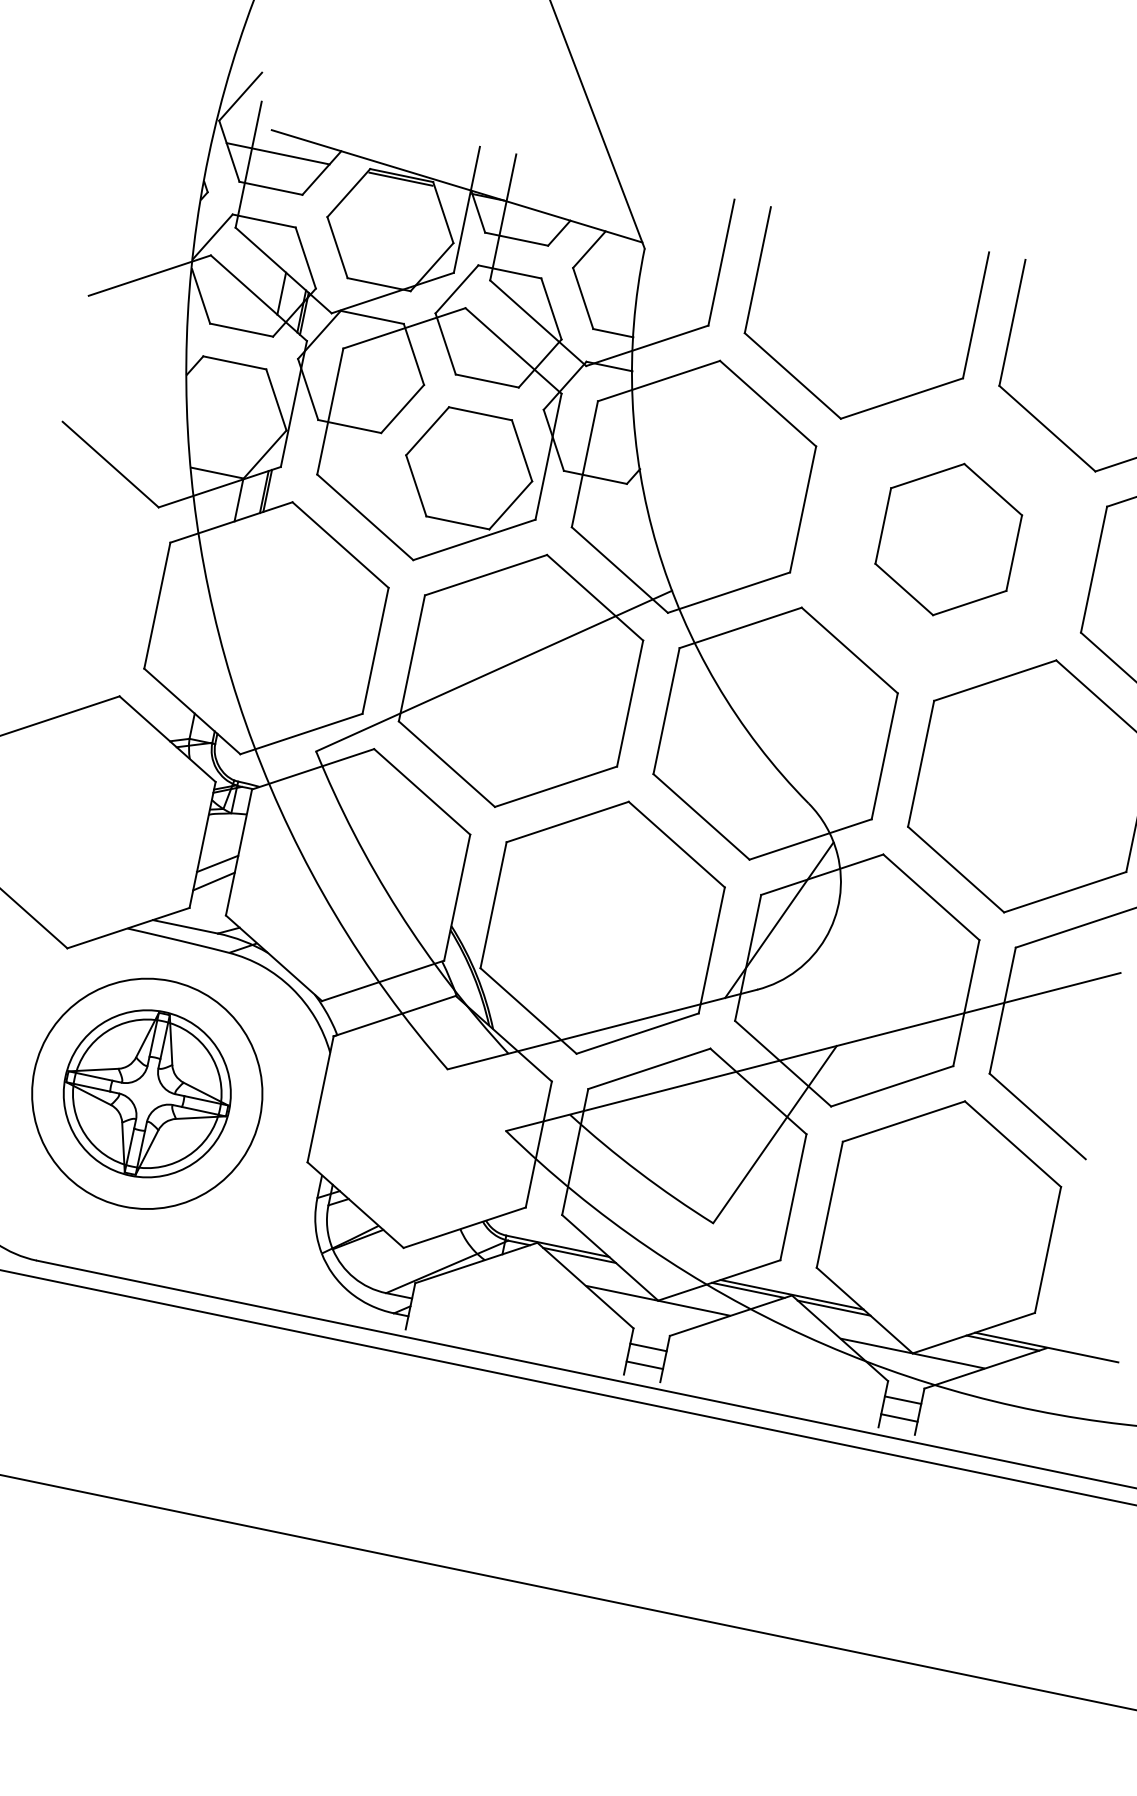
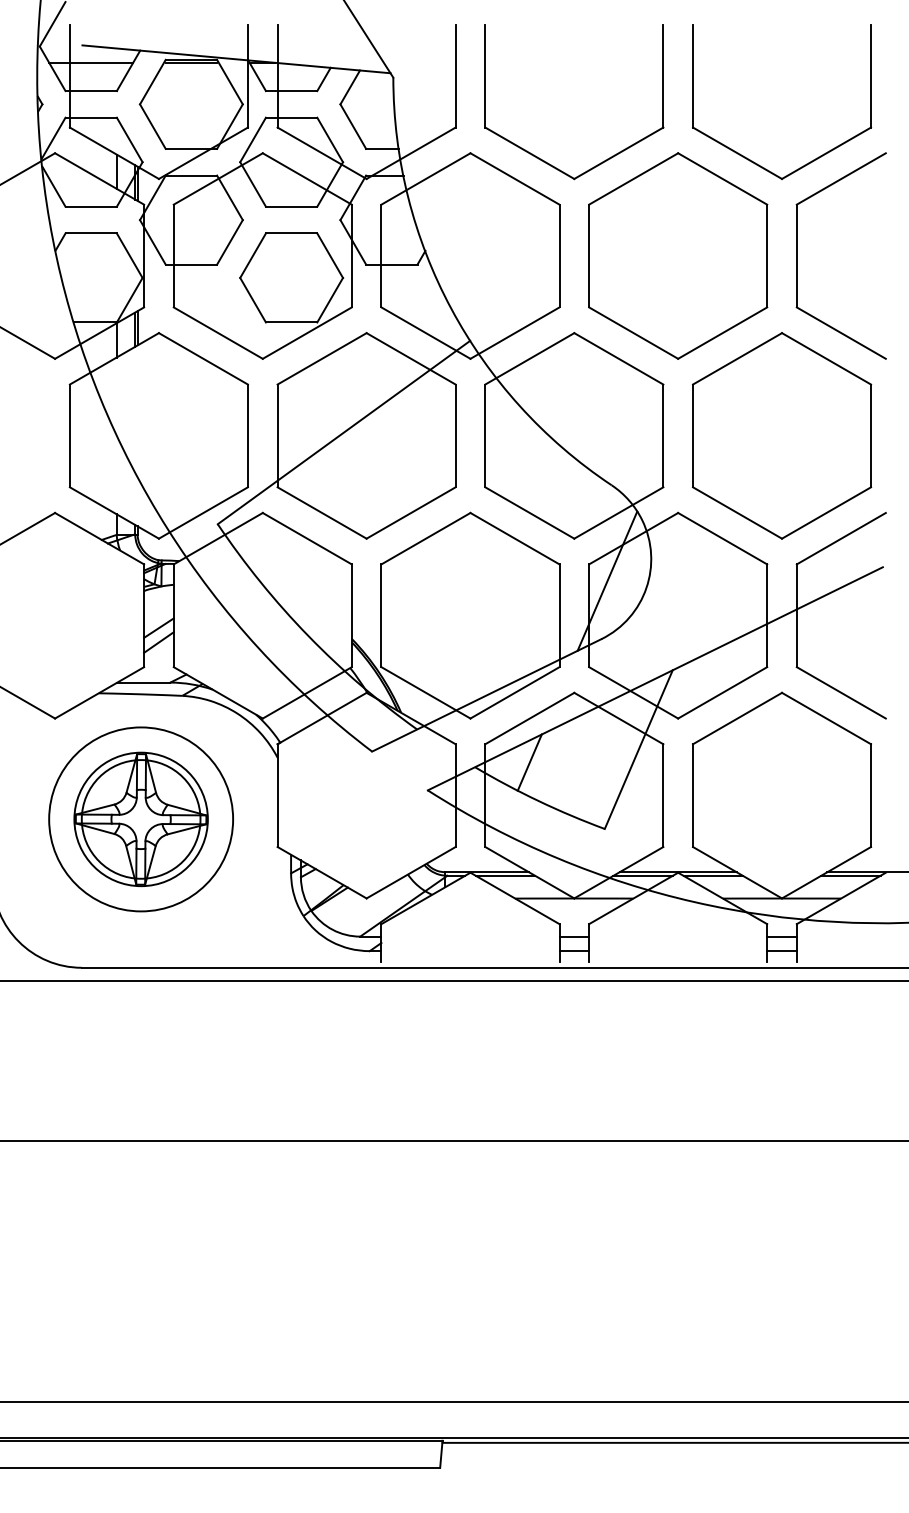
part: (949, 538) -> (678, 255), size x1.67
line: (637, 1122) -> (529, 762), added

